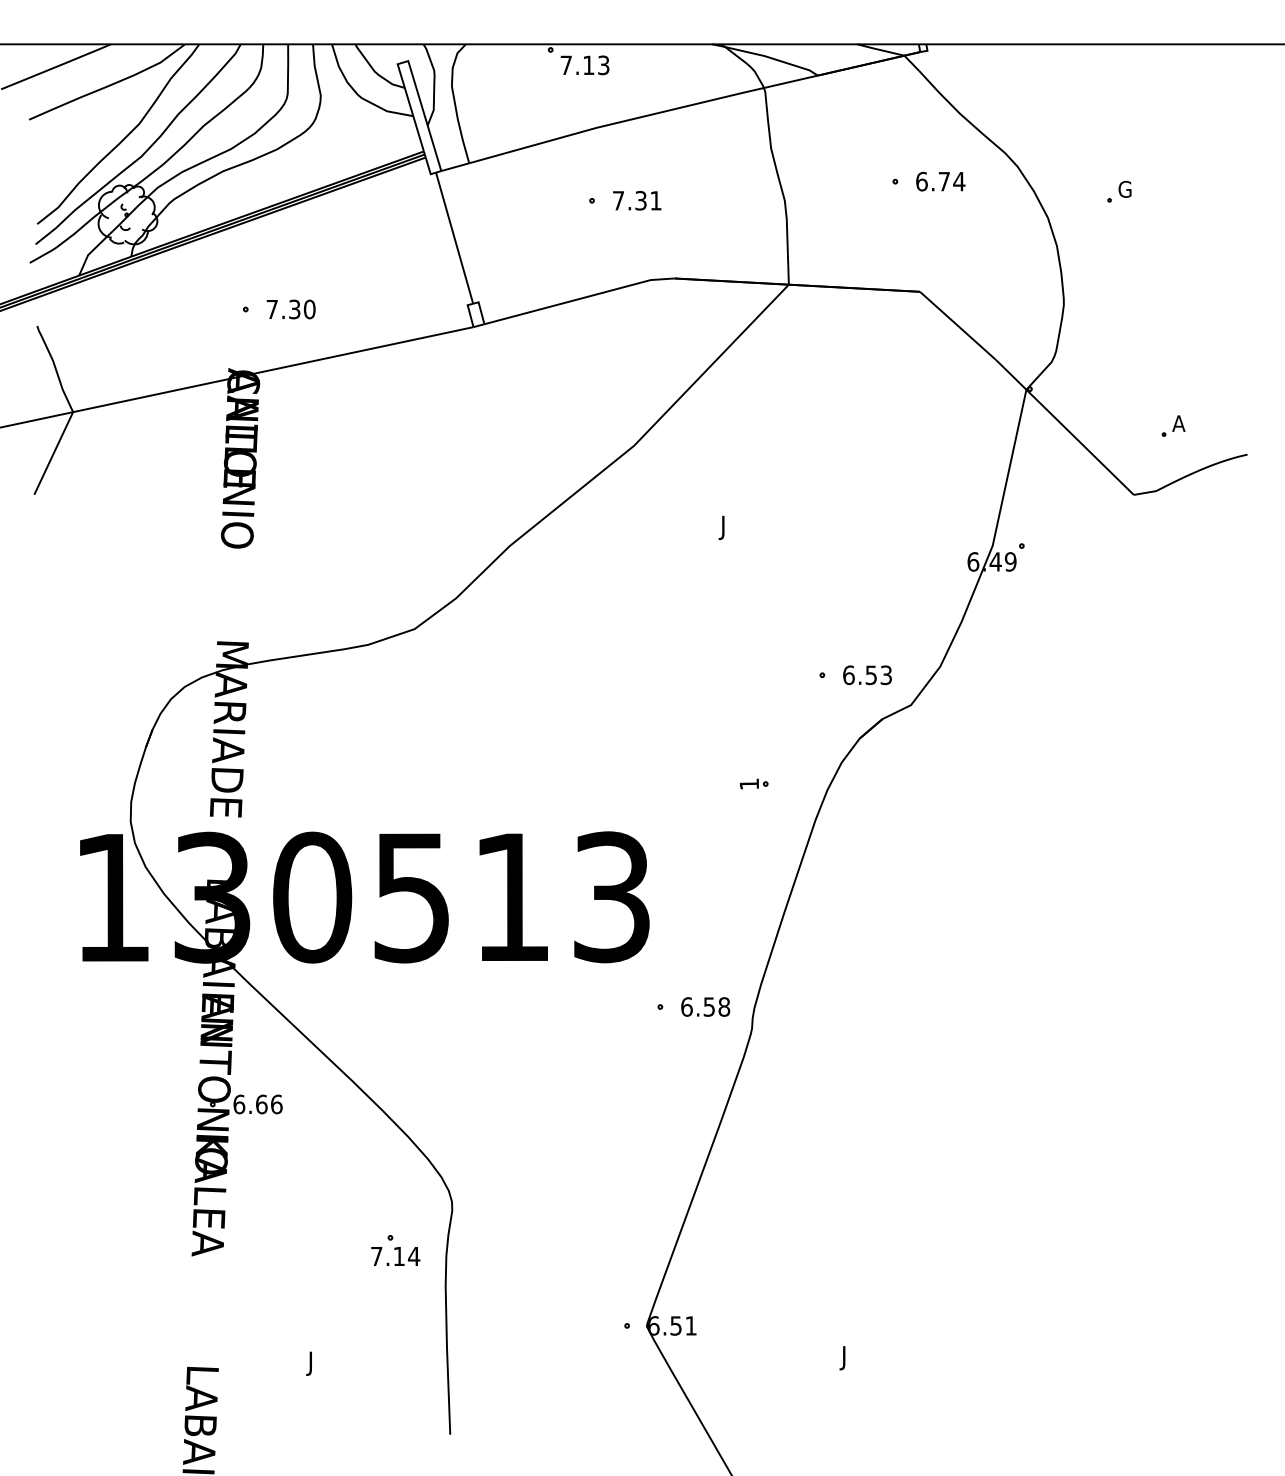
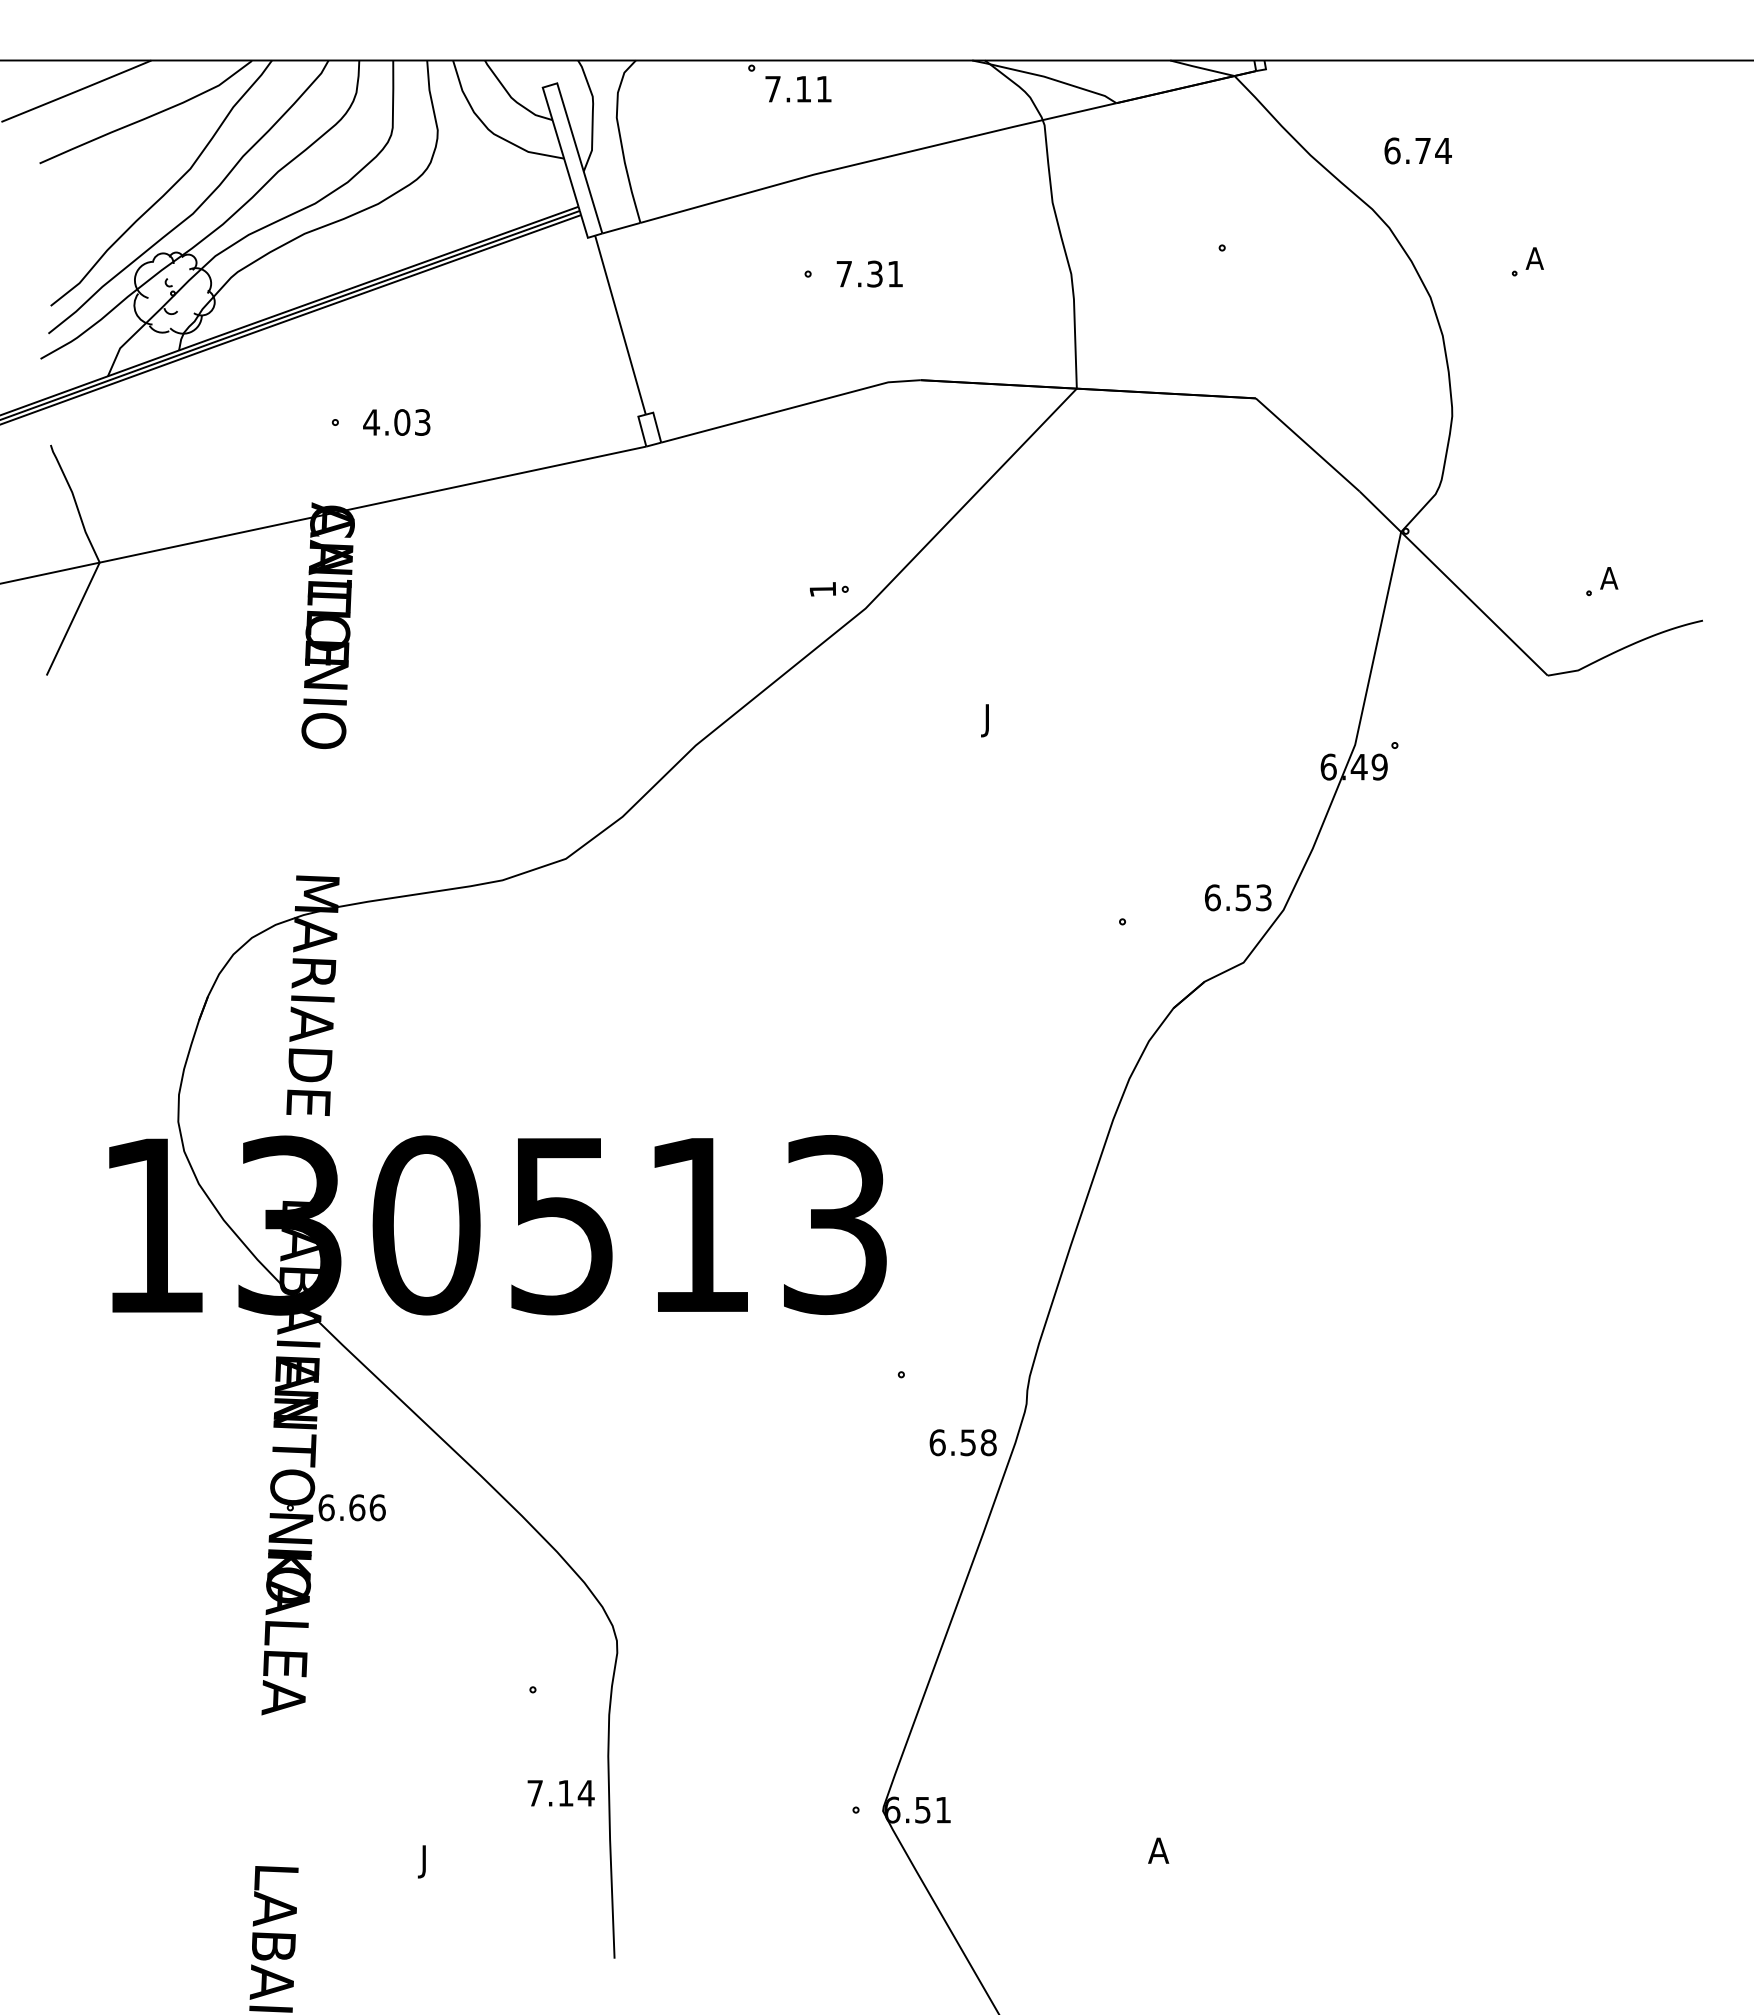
text: (603, 64) -> (823, 88), 7.13 -> 7.11
text: (940, 181) -> (1417, 150), moved
text: (1124, 189) -> (1534, 258), G -> A
text: (290, 309) -> (396, 422), 7.30 -> 4.03
text: (867, 675) -> (1238, 897), moved
part: (754, 784) -> (829, 589), moved
text: (705, 1006) -> (962, 1442), moved
text: (395, 1256) -> (560, 1793), moved
text: (847, 1357) -> (1157, 1853), J -> A

